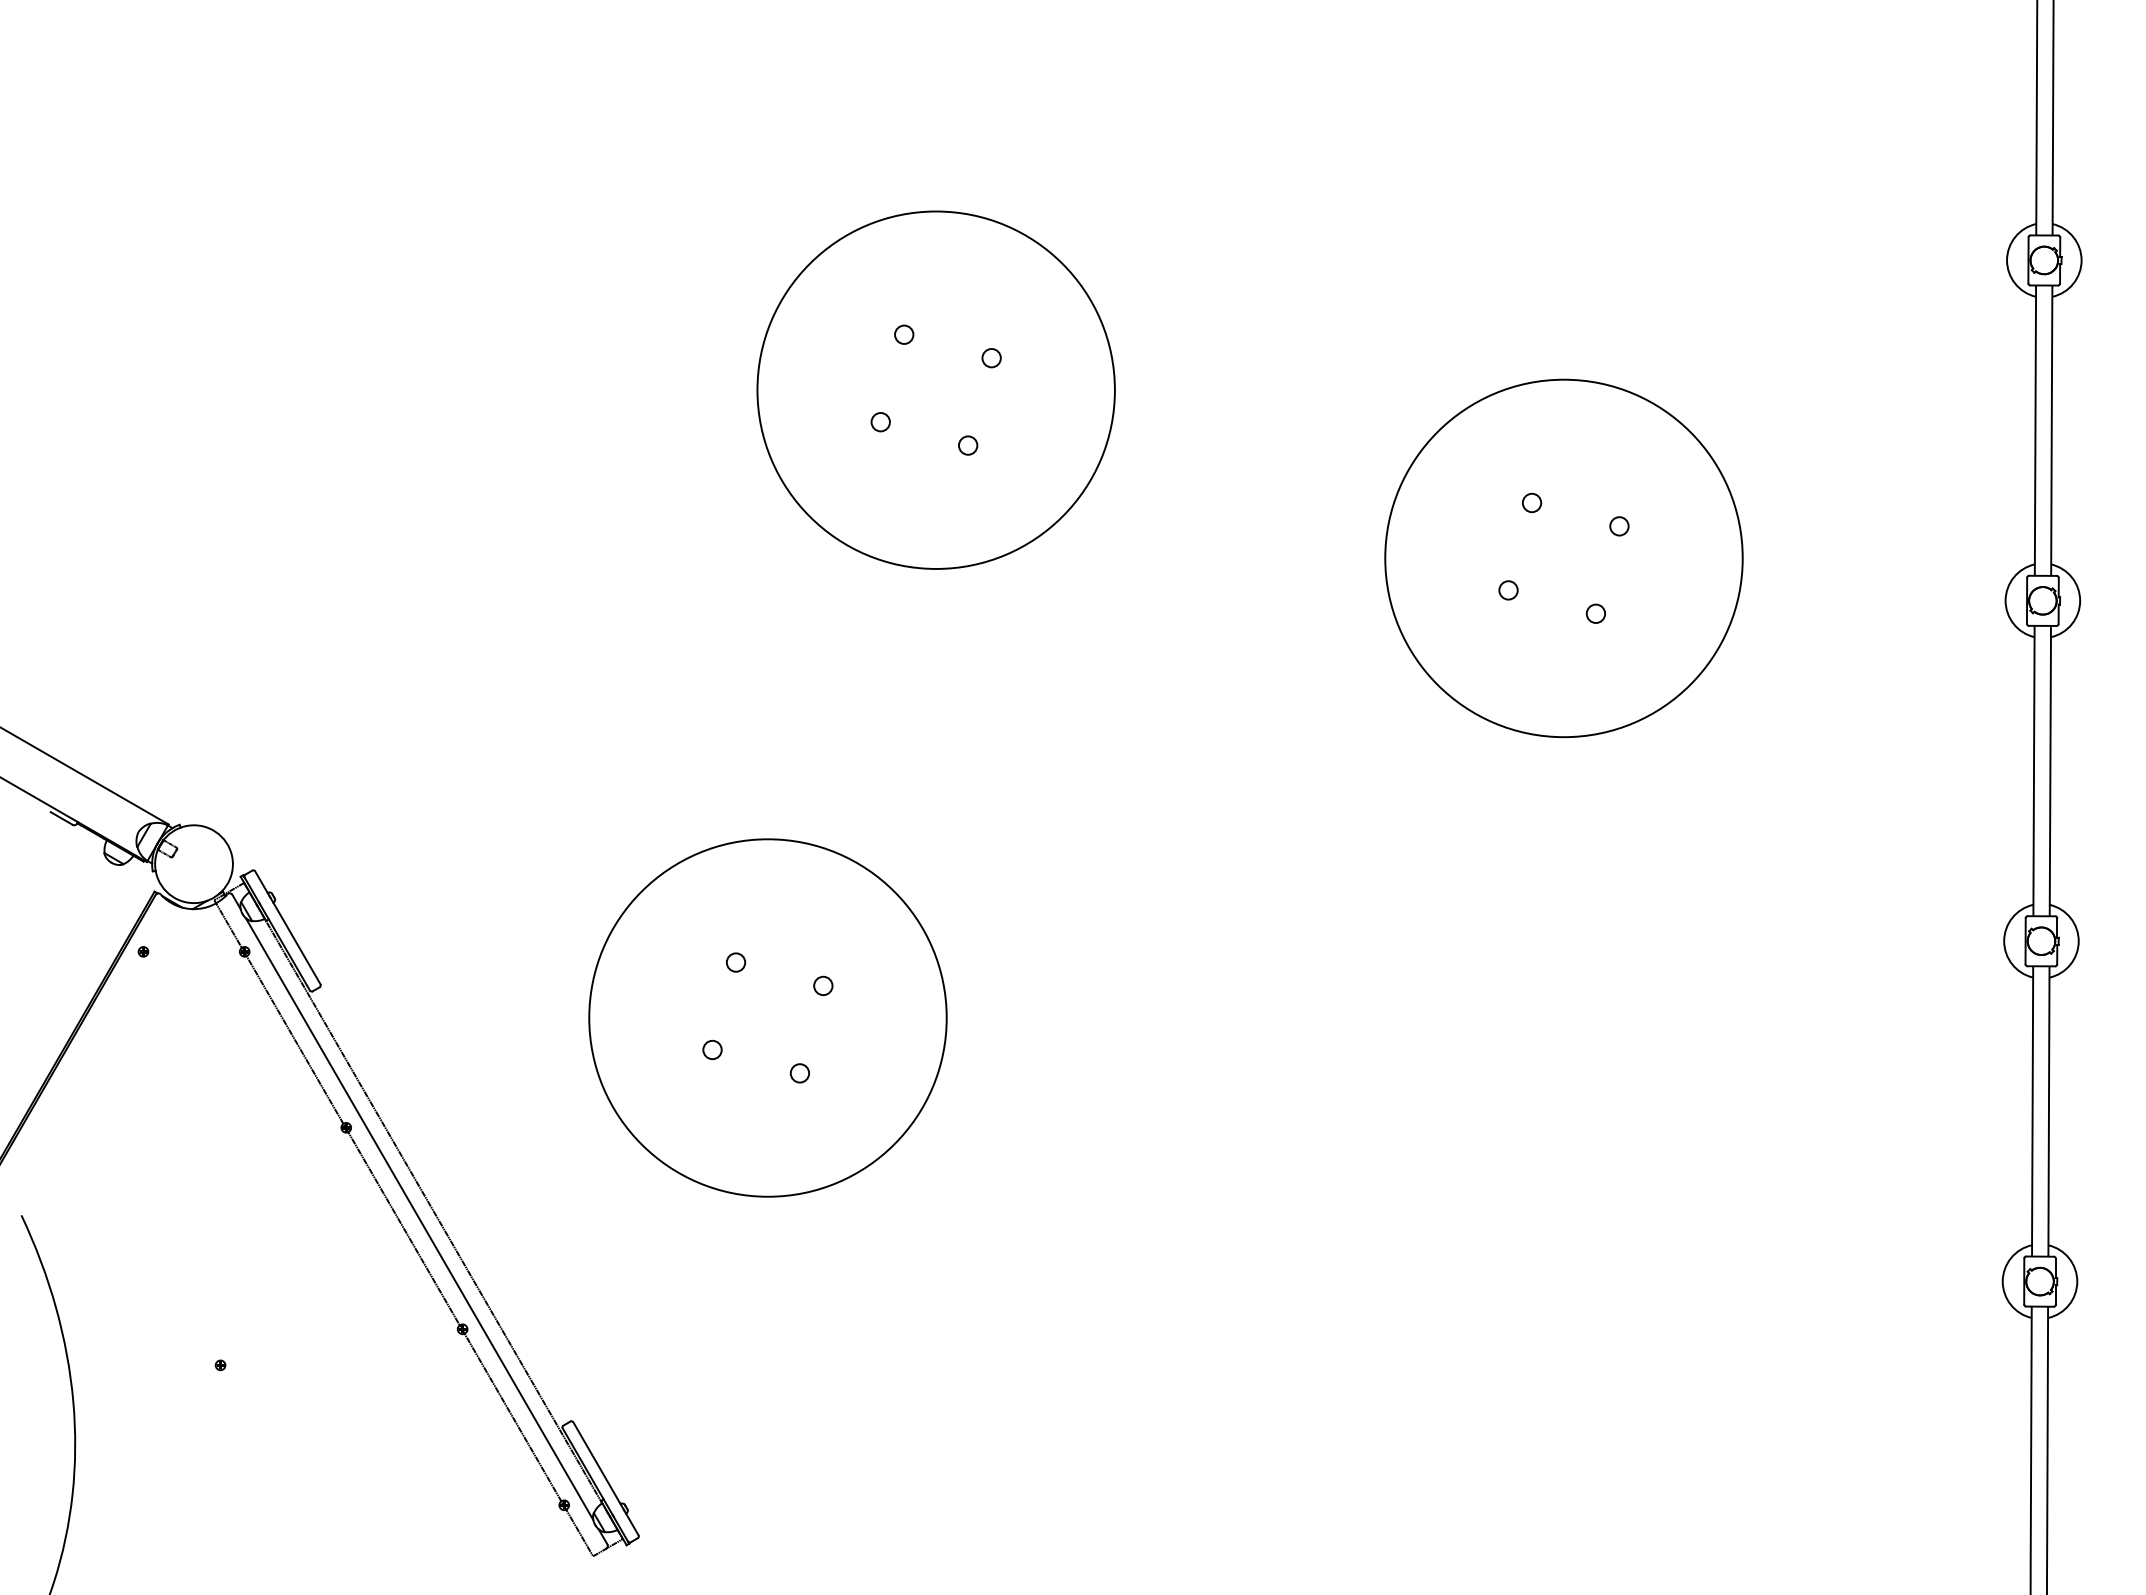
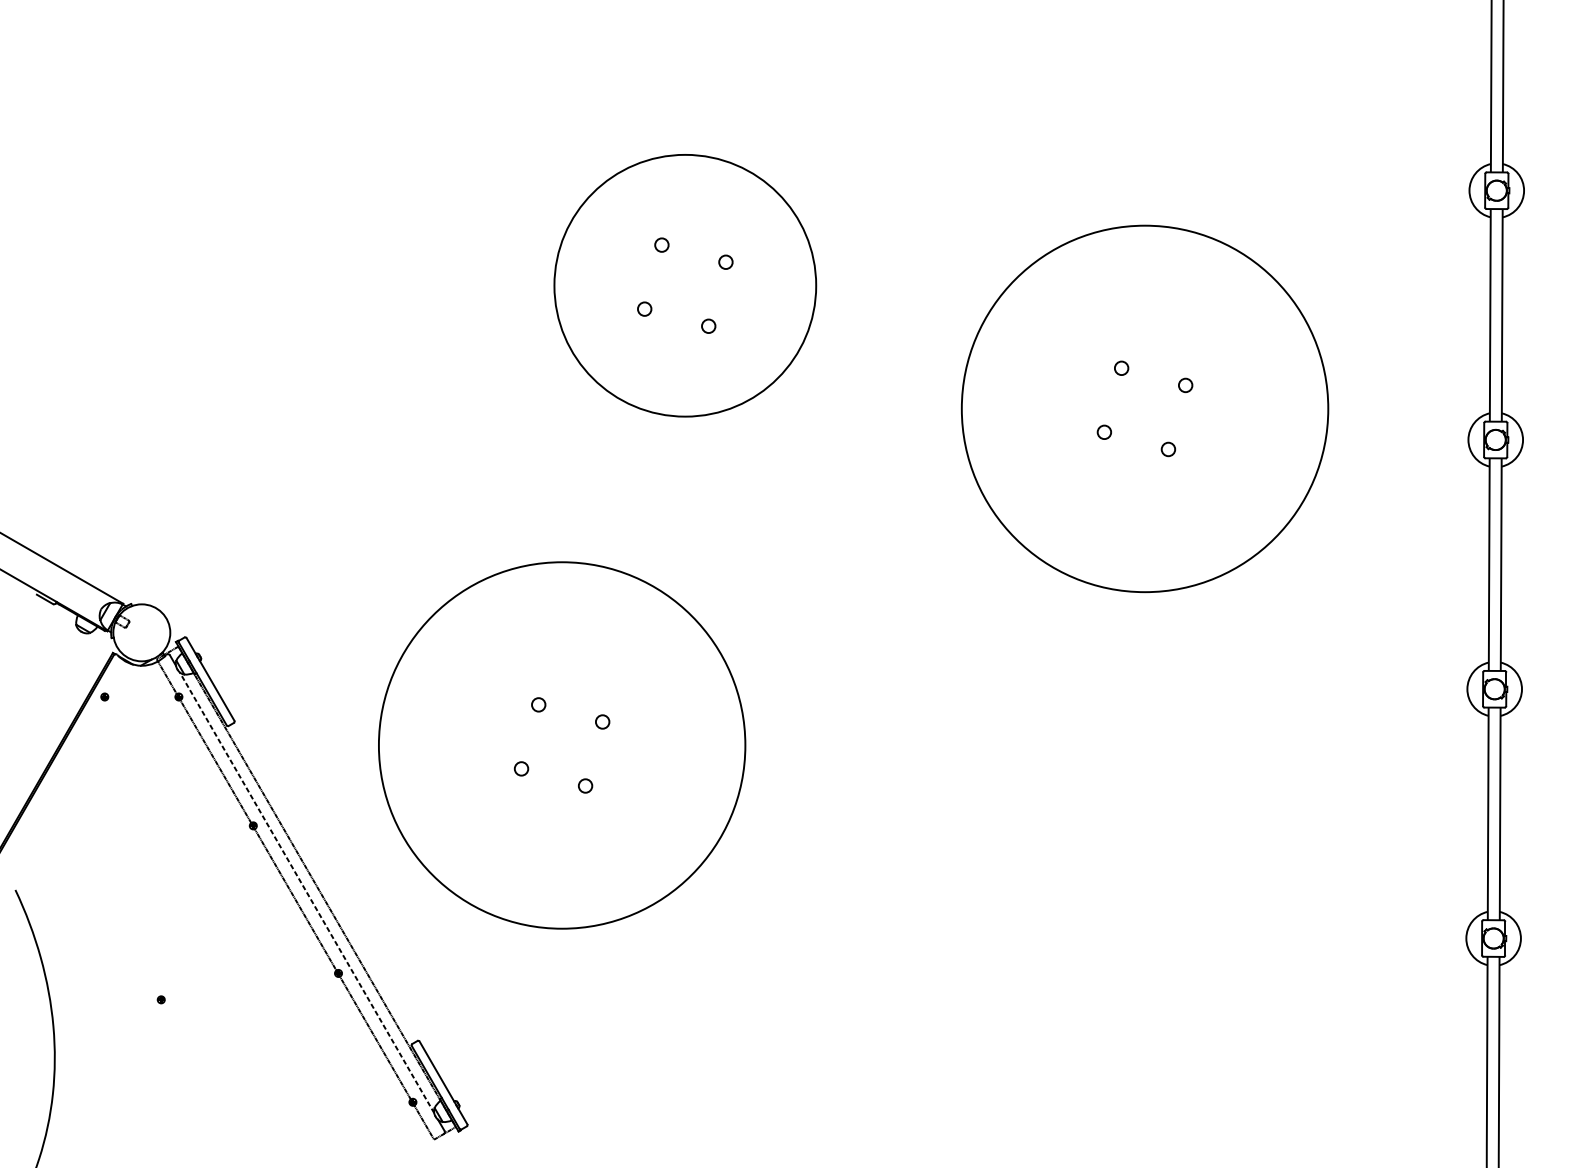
circle: (1563, 558) -> (1144, 408), size x1.4
circle: (767, 1017) -> (561, 745), size x1.4
line: (419, 1219) -> (306, 893), solid -> dashed

